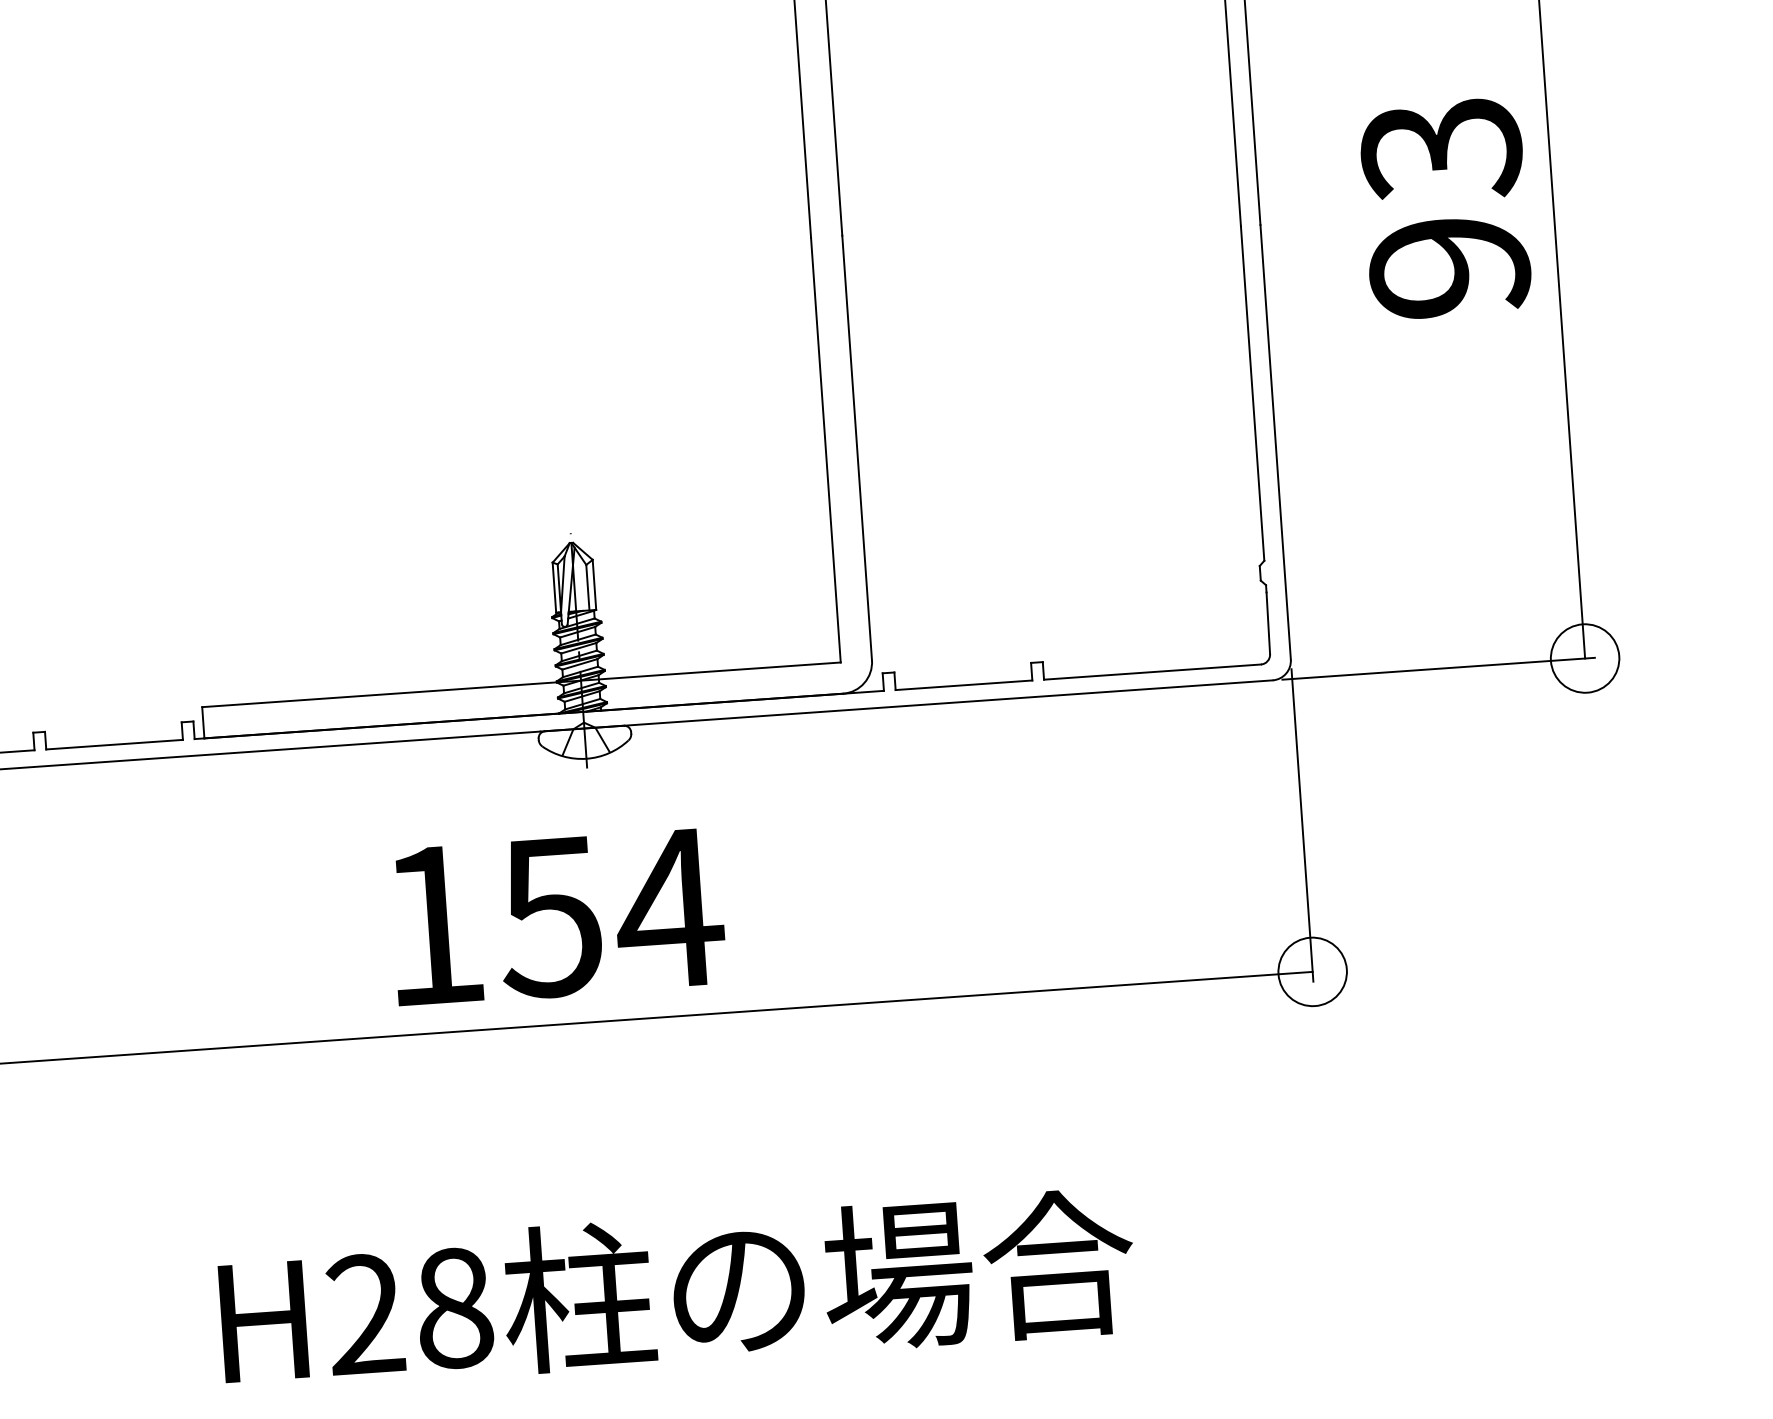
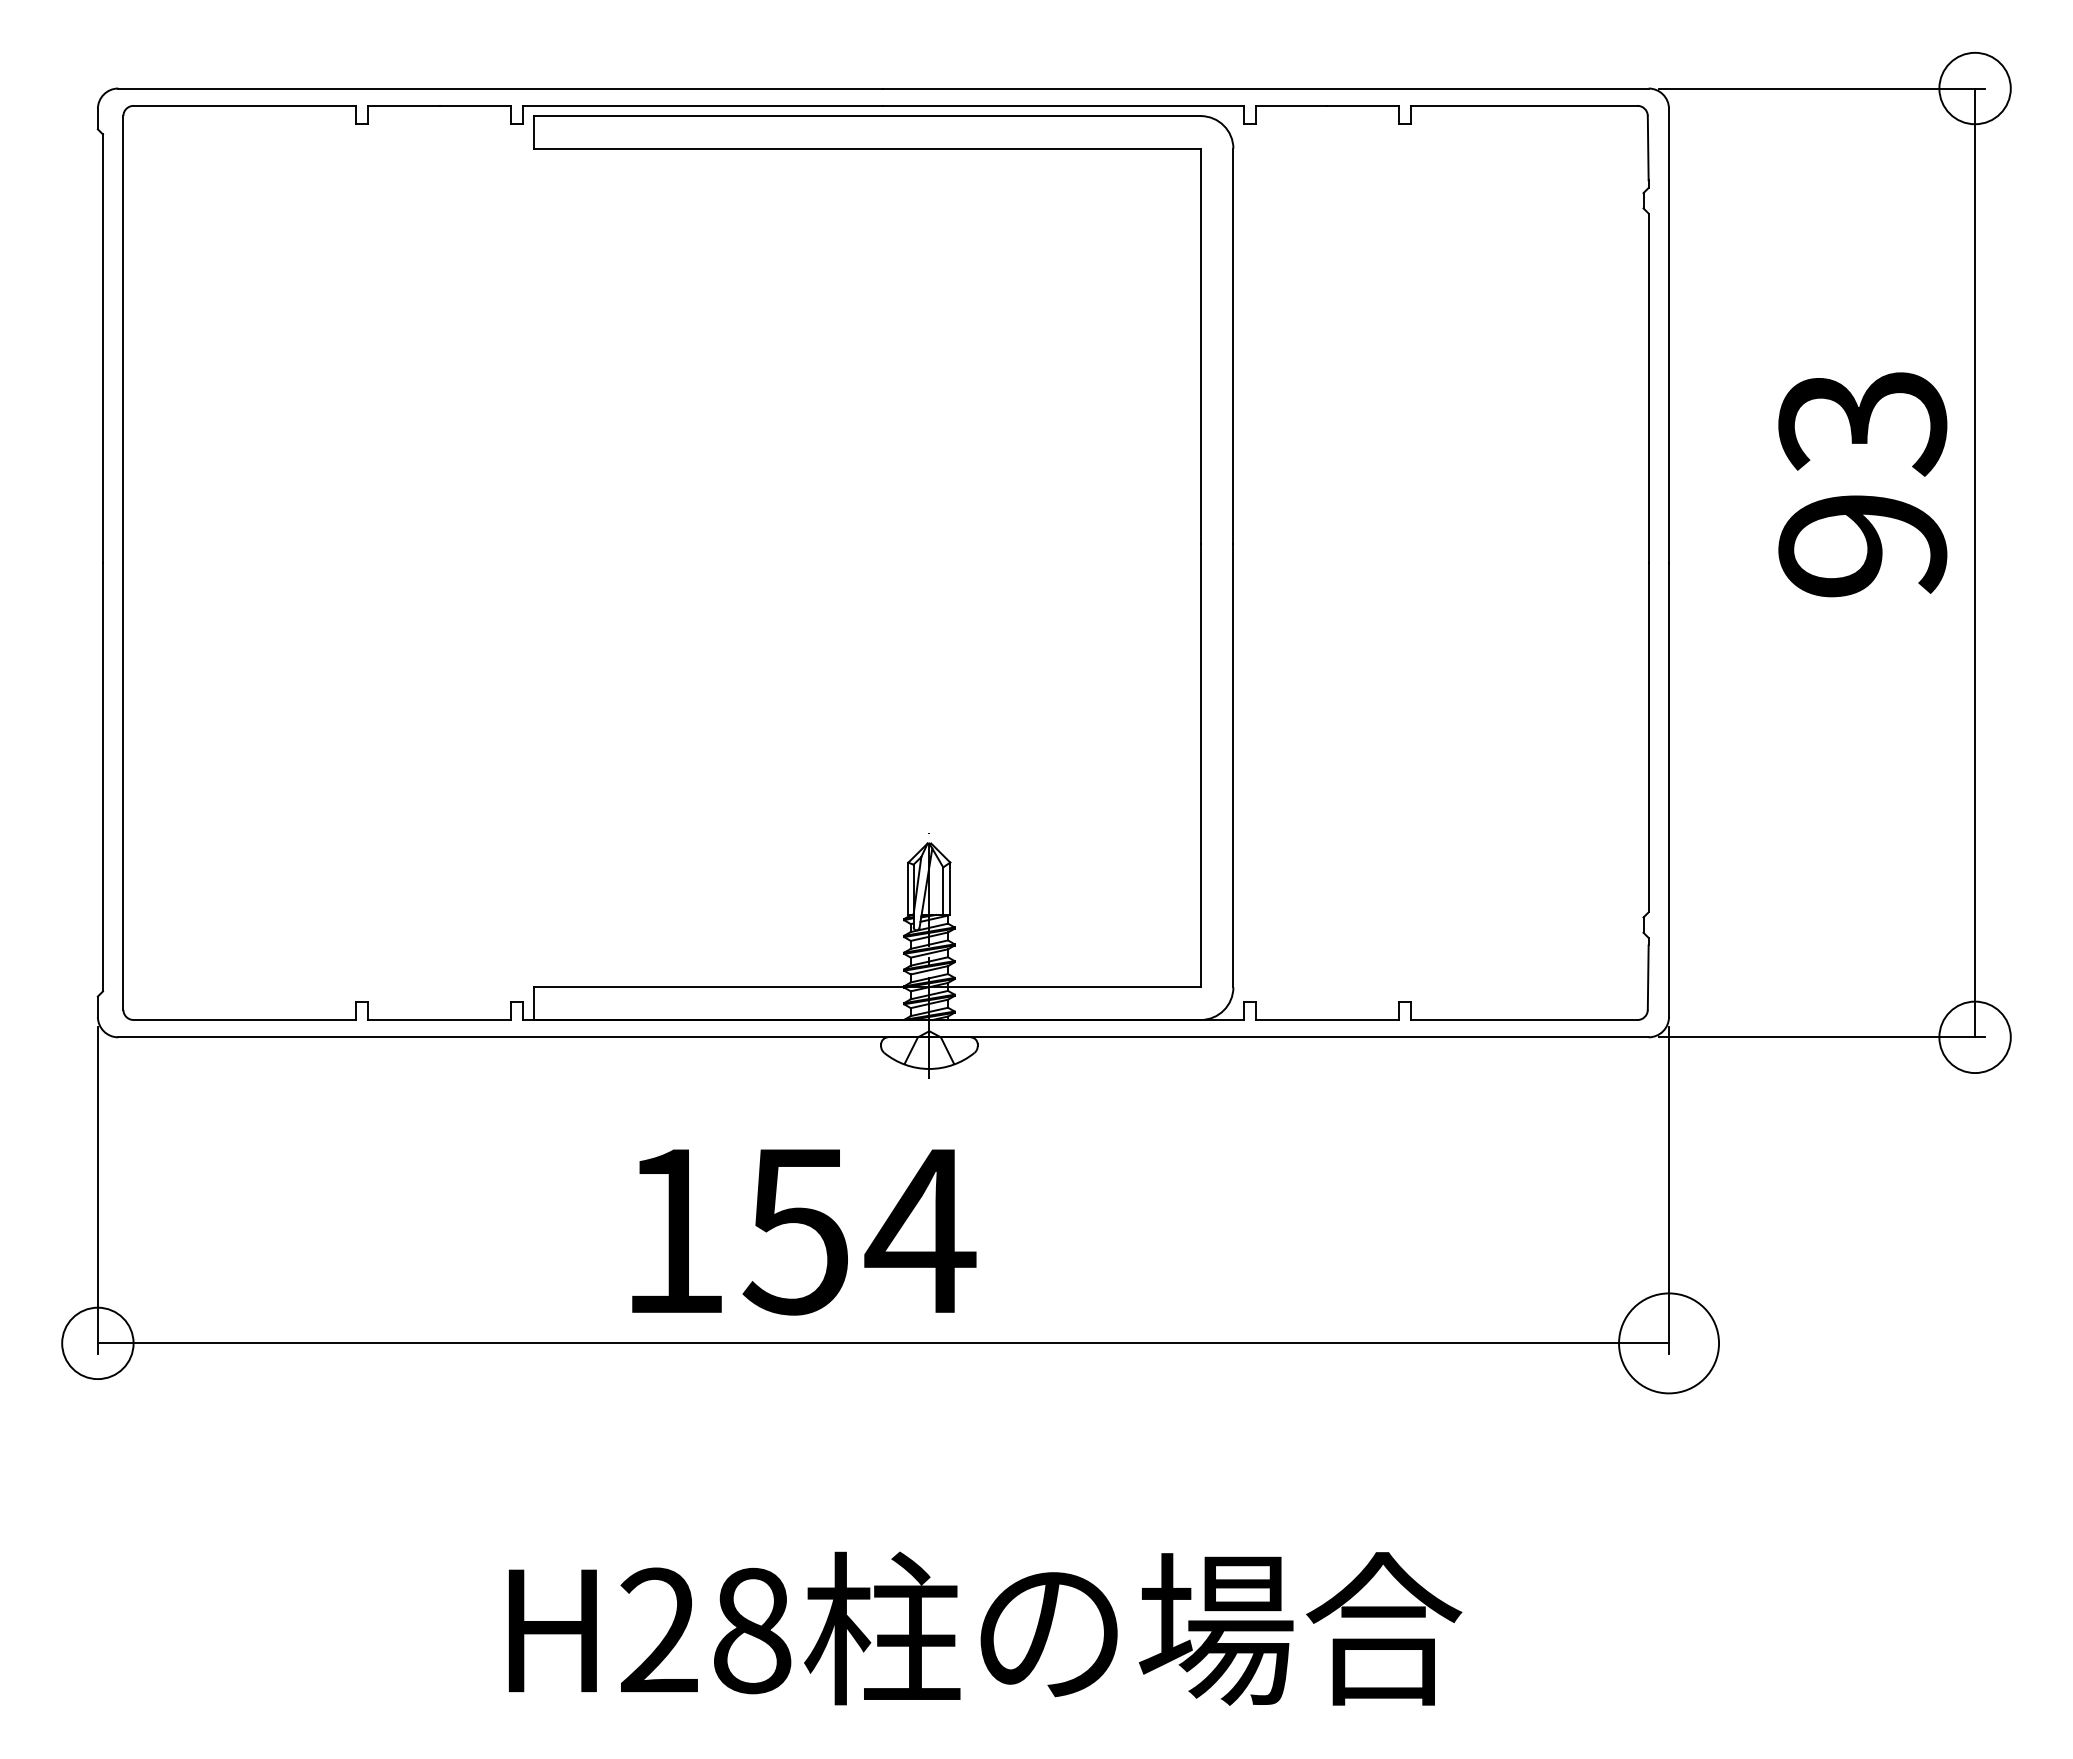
text: (1445, 208) -> (1862, 484), moved
text: (558, 917) -> (804, 1232), moved
circle: (1312, 972) -> (1668, 1343), size x1.4

